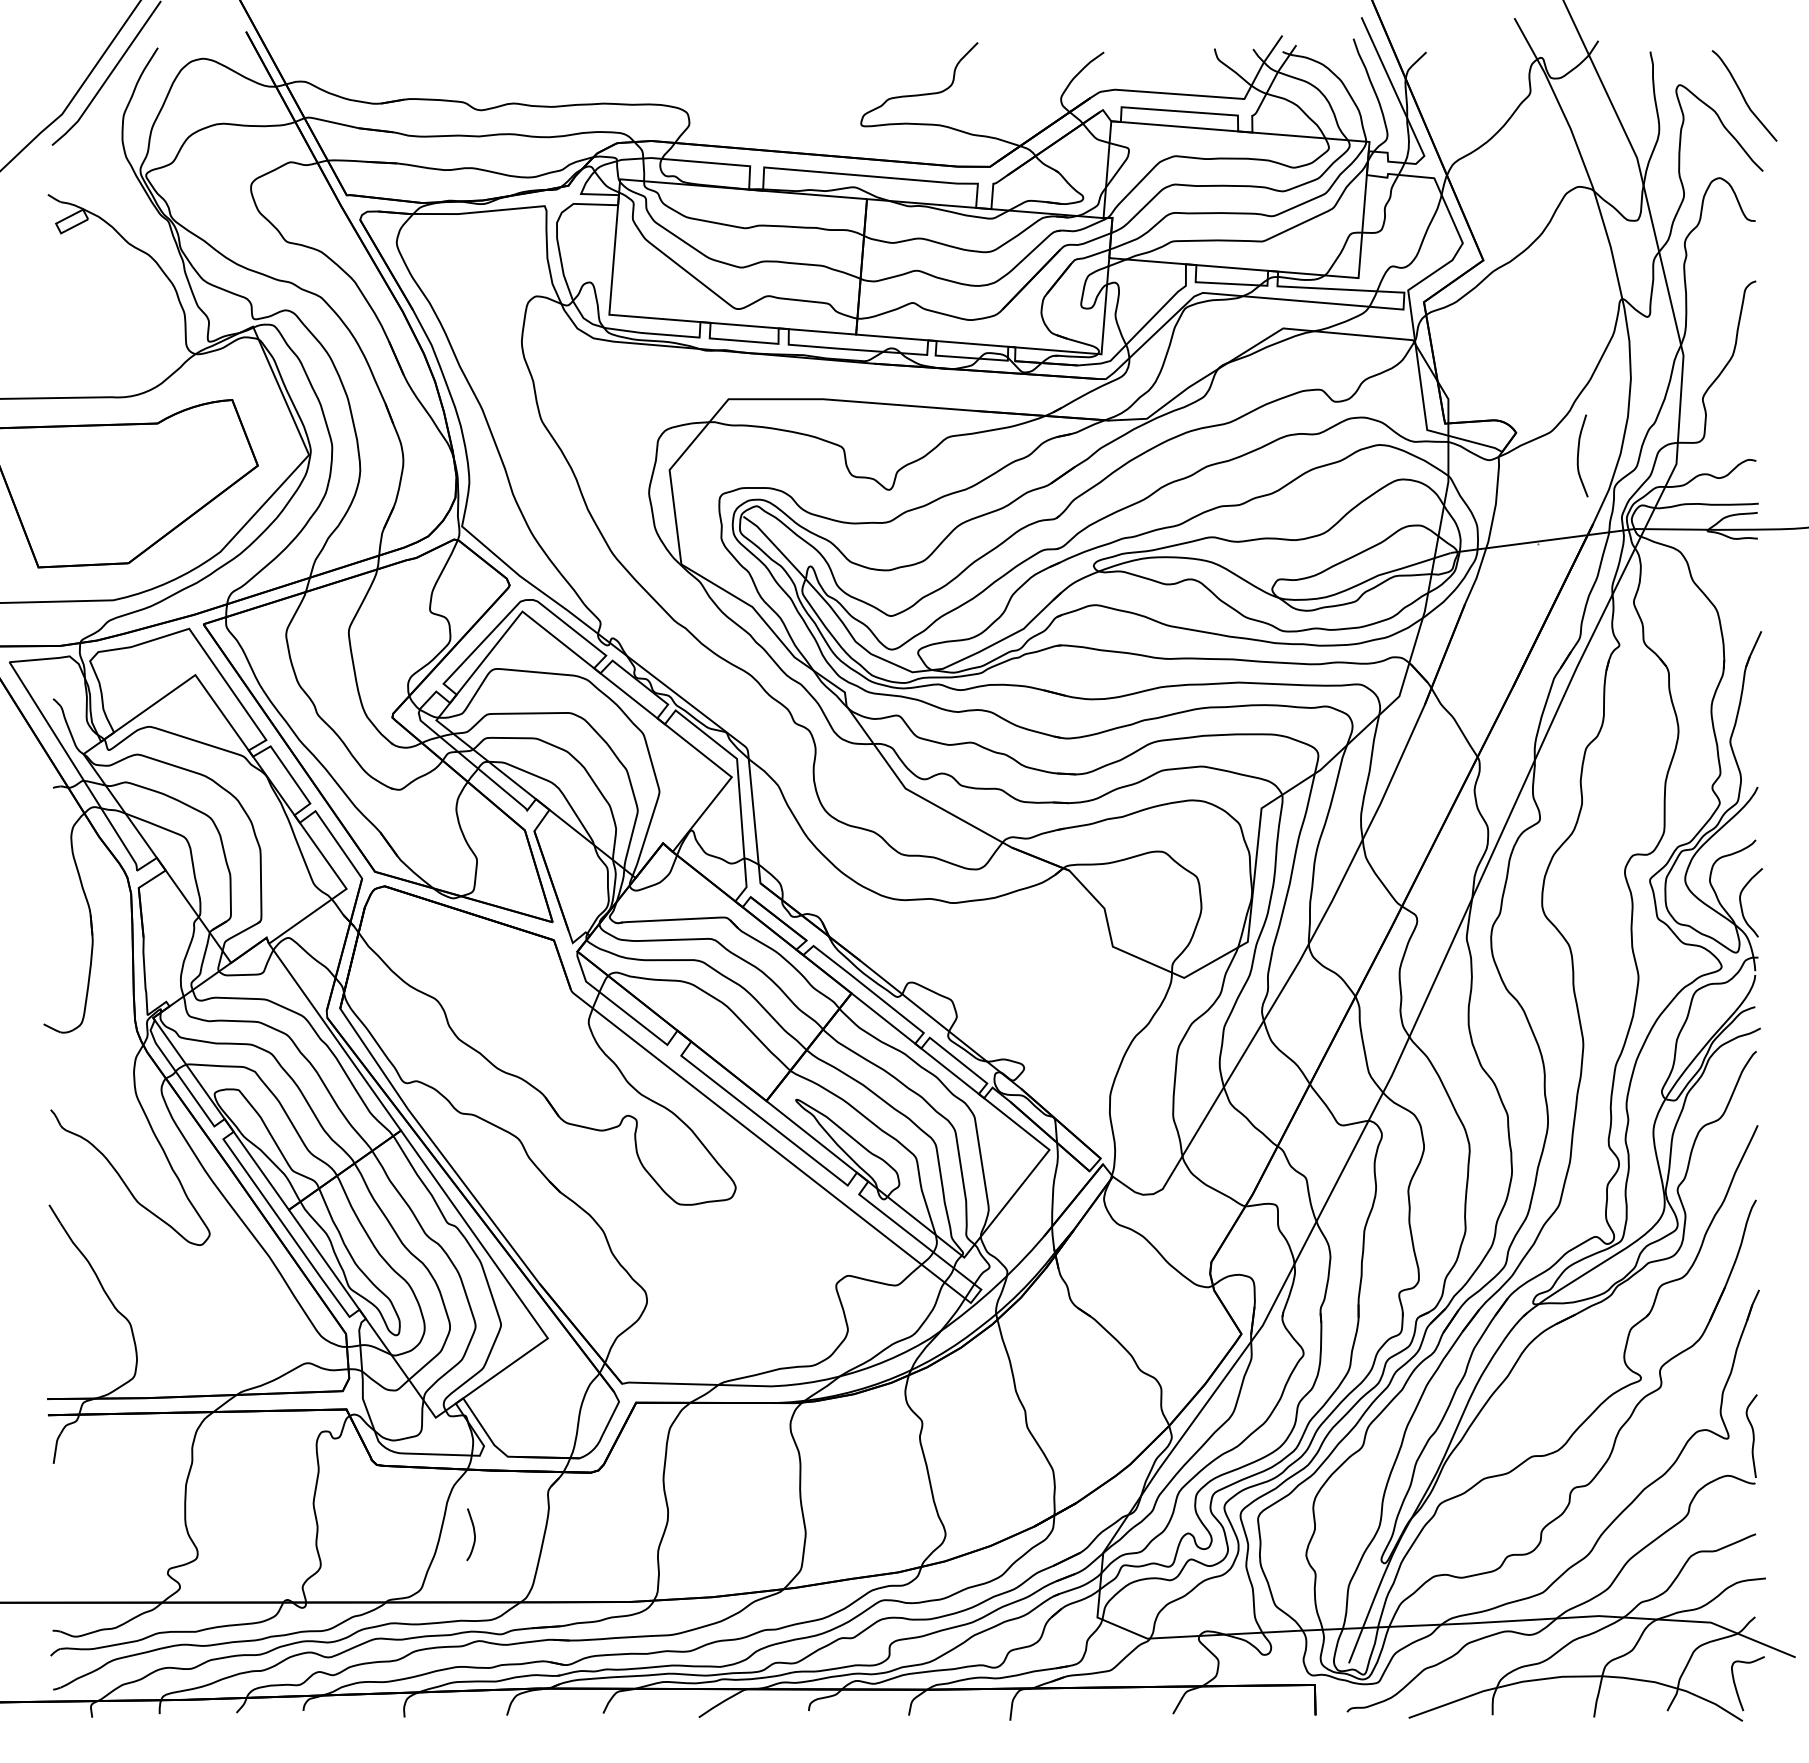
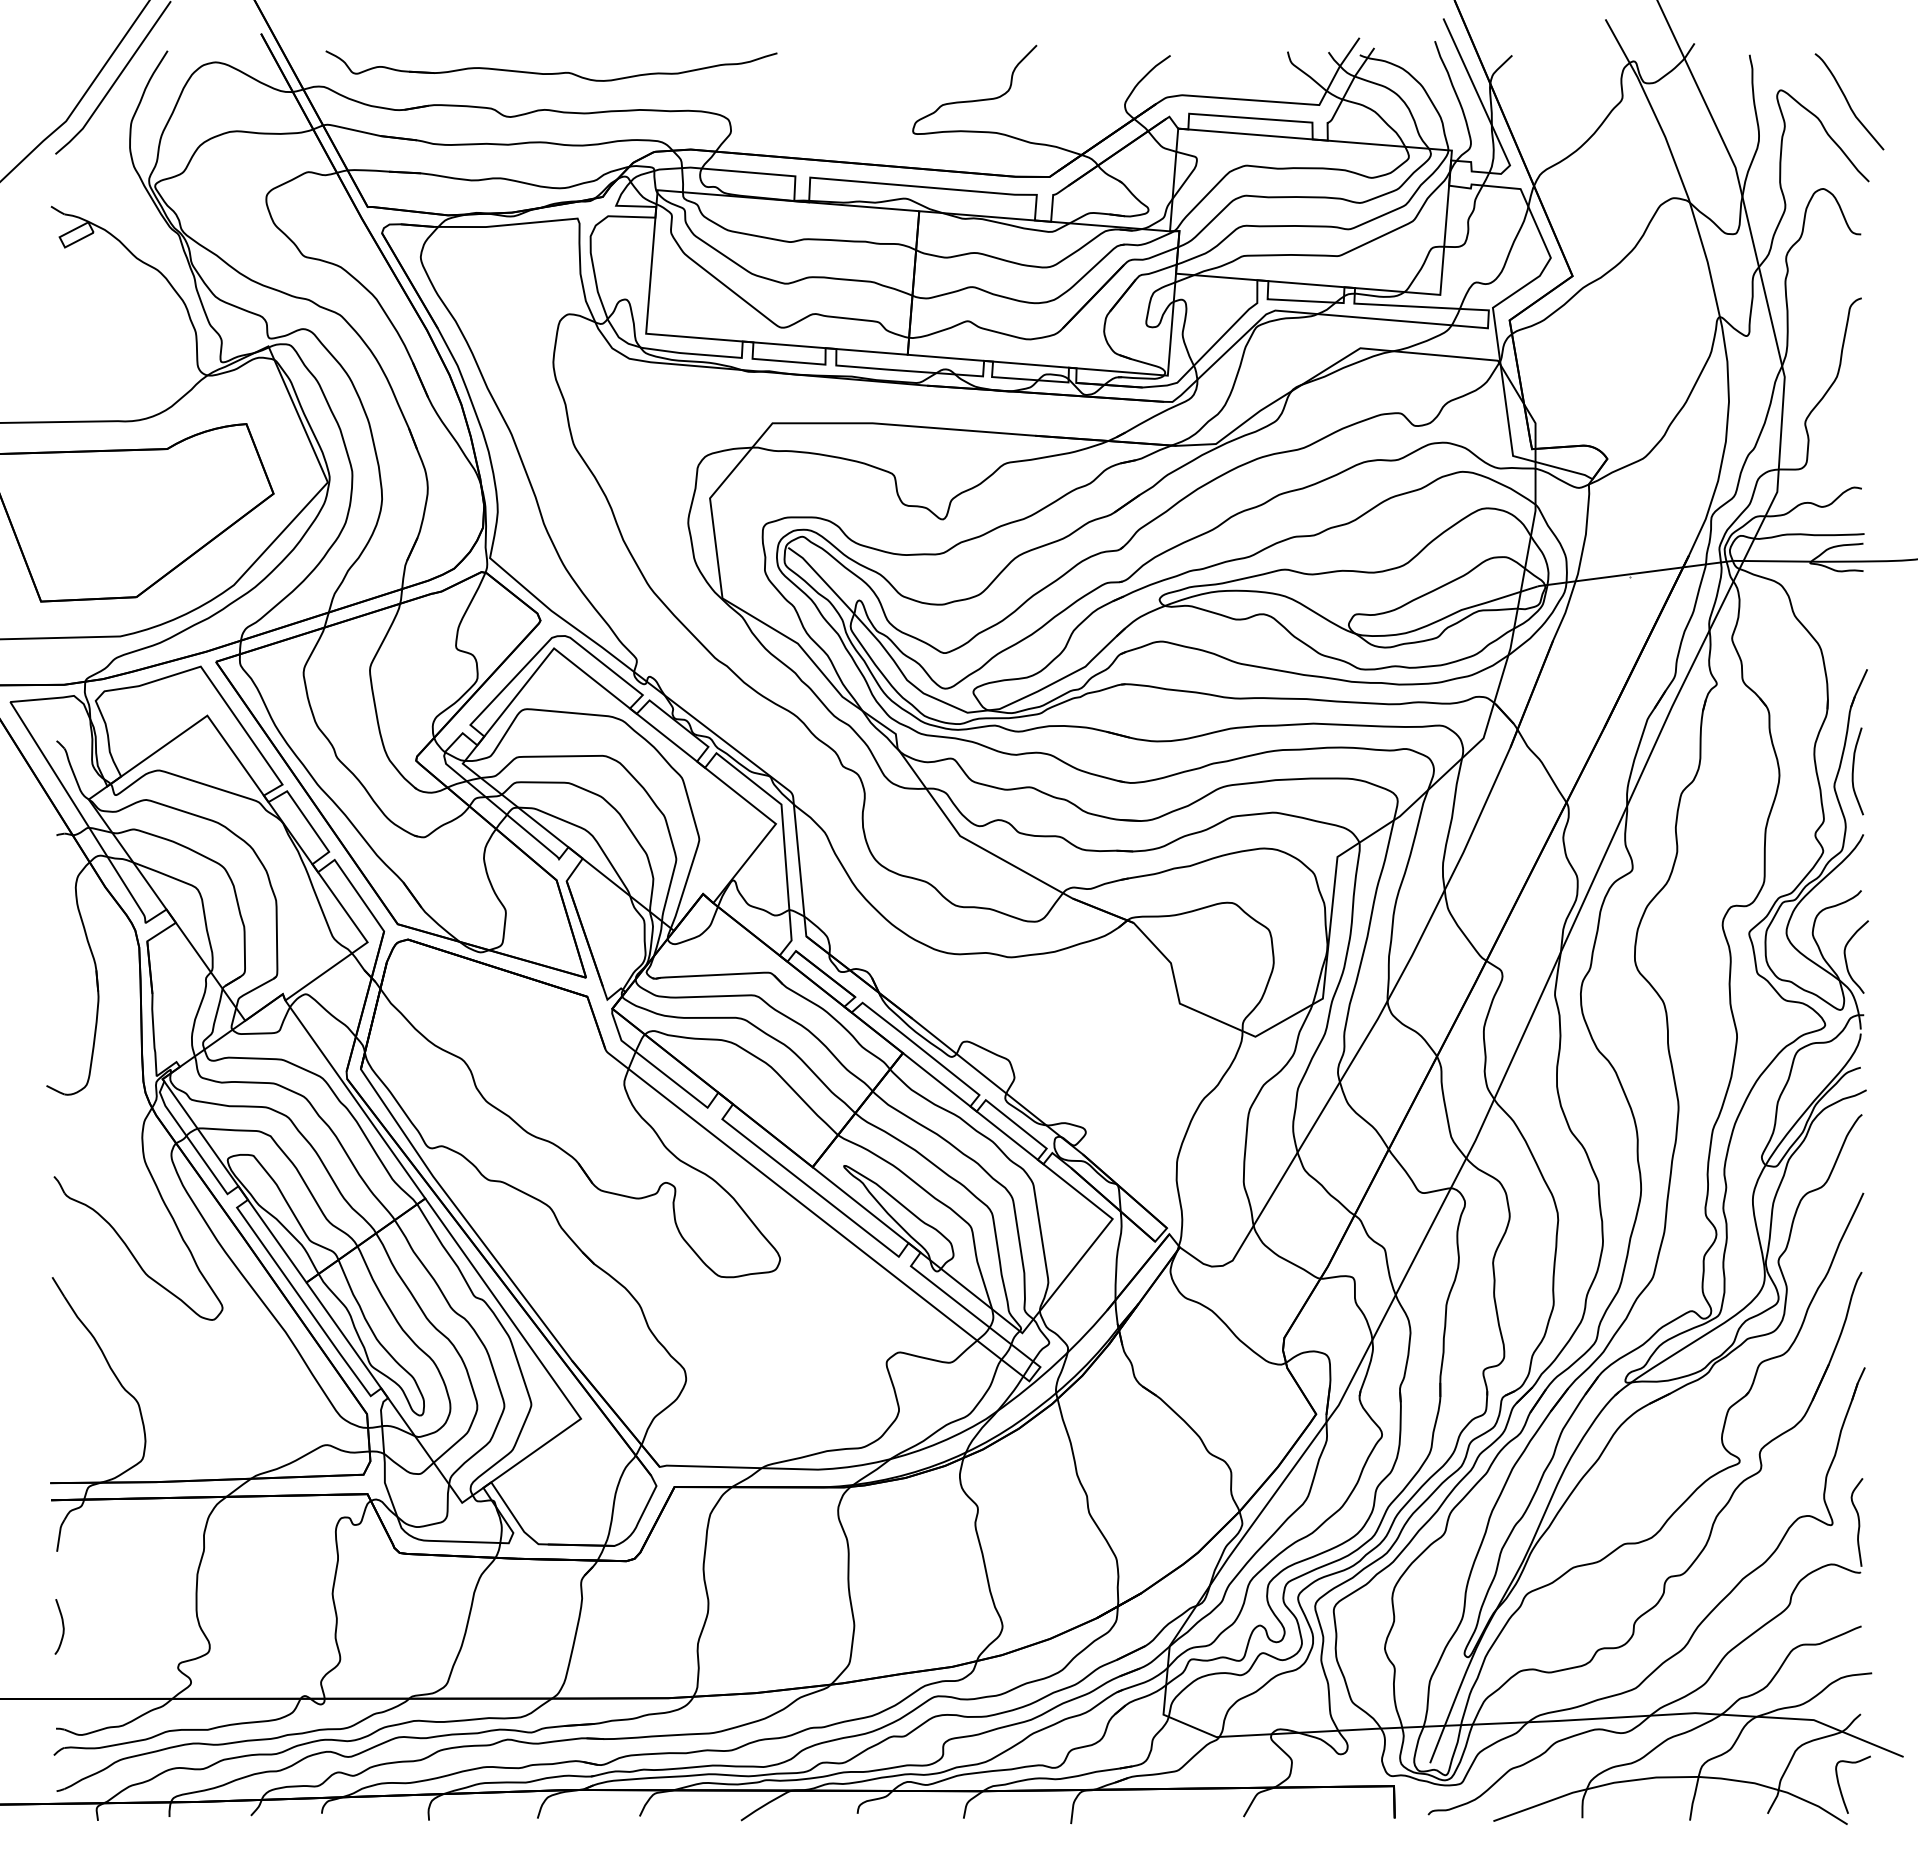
part: (522, 68) -> (554, 72), added
curve: (1578, 456) -> (1853, 771), moved
curve: (473, 1534) -> (62, 1626), moved

